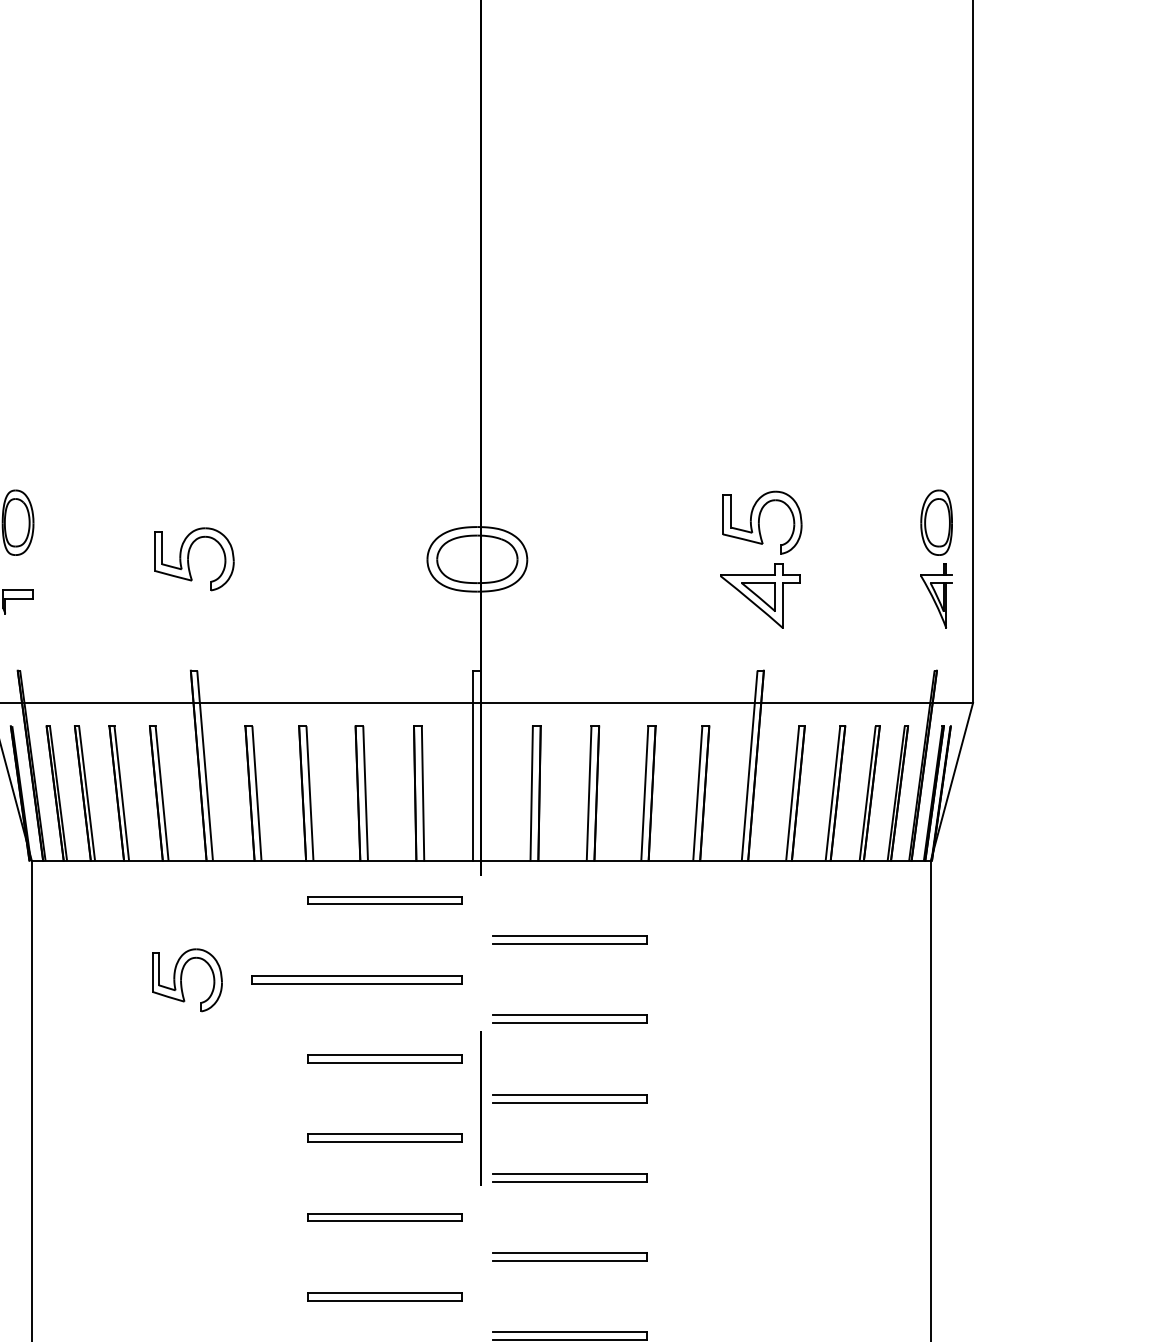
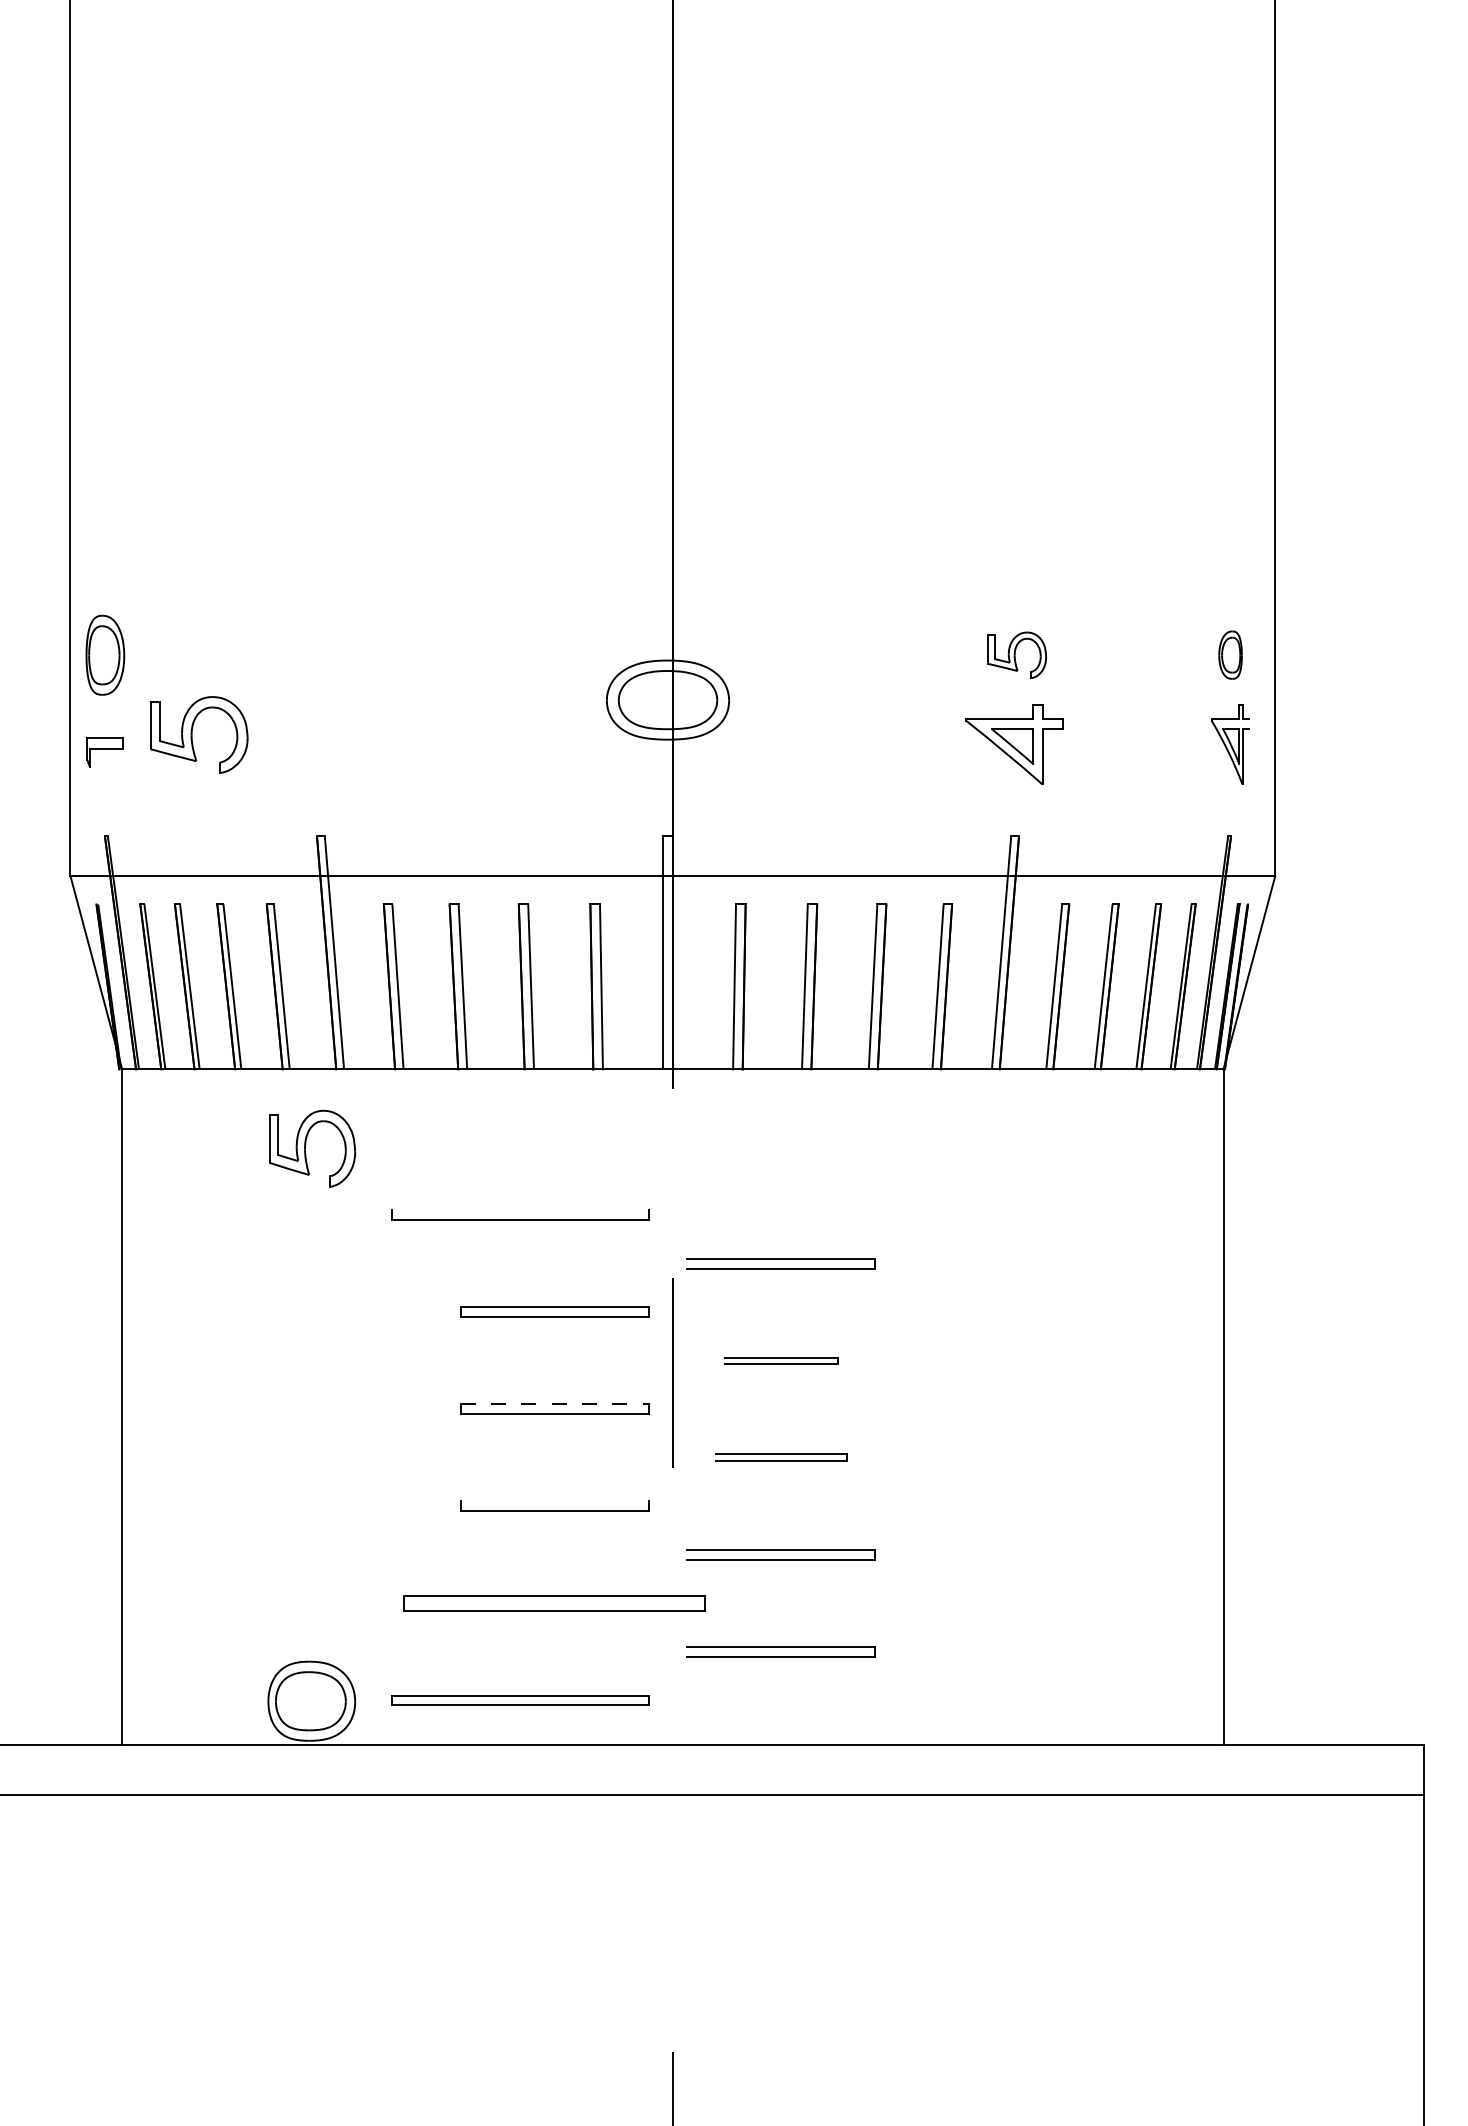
part: (762, 522) -> (1017, 655), size x0.6
part: (936, 522) -> (1230, 654), size x0.6
part: (188, 558) -> (192, 734), moved
part: (384, 900) -> (554, 1117), removed
part: (569, 940) -> (780, 1166), removed
line: (356, 975) -> (520, 1210), removed
part: (181, 980) -> (305, 1148), moved
part: (569, 1098) -> (780, 1360), size x0.6
line: (384, 1134) -> (554, 1404), solid -> dashed
part: (569, 1177) -> (780, 1457), size x0.7
line: (384, 1213) -> (554, 1501), removed
part: (384, 1296) -> (554, 1603), size x1.6

